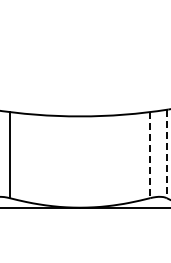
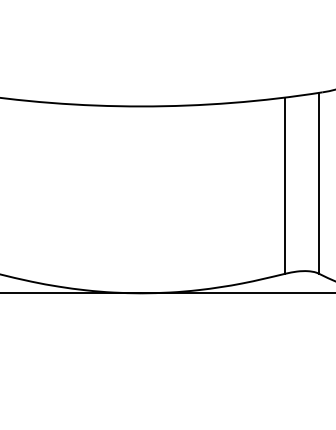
line: (166, 154) -> (318, 184), dashed -> solid
line: (150, 155) -> (285, 186), dashed -> solid

